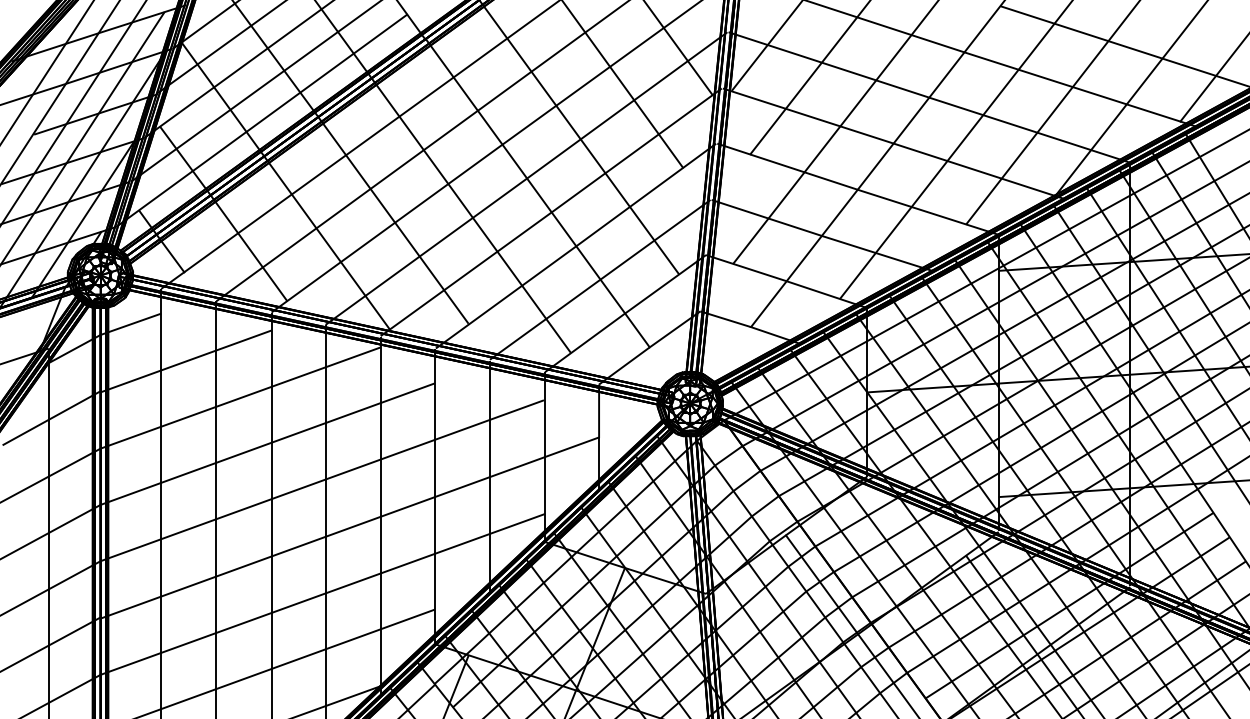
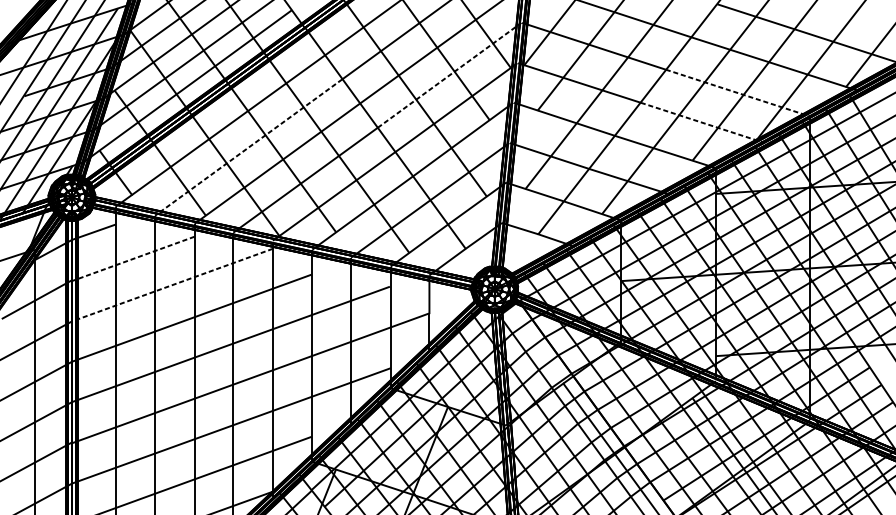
line: (627, 105) -> (449, 75), solid -> dashed
line: (1029, 130) -> (737, 93), solid -> dashed
line: (979, 171) -> (702, 122), solid -> dashed
line: (347, 206) -> (249, 147), solid -> dashed
line: (186, 361) -> (133, 258), solid -> dashed
line: (240, 398) -> (172, 285), solid -> dashed

